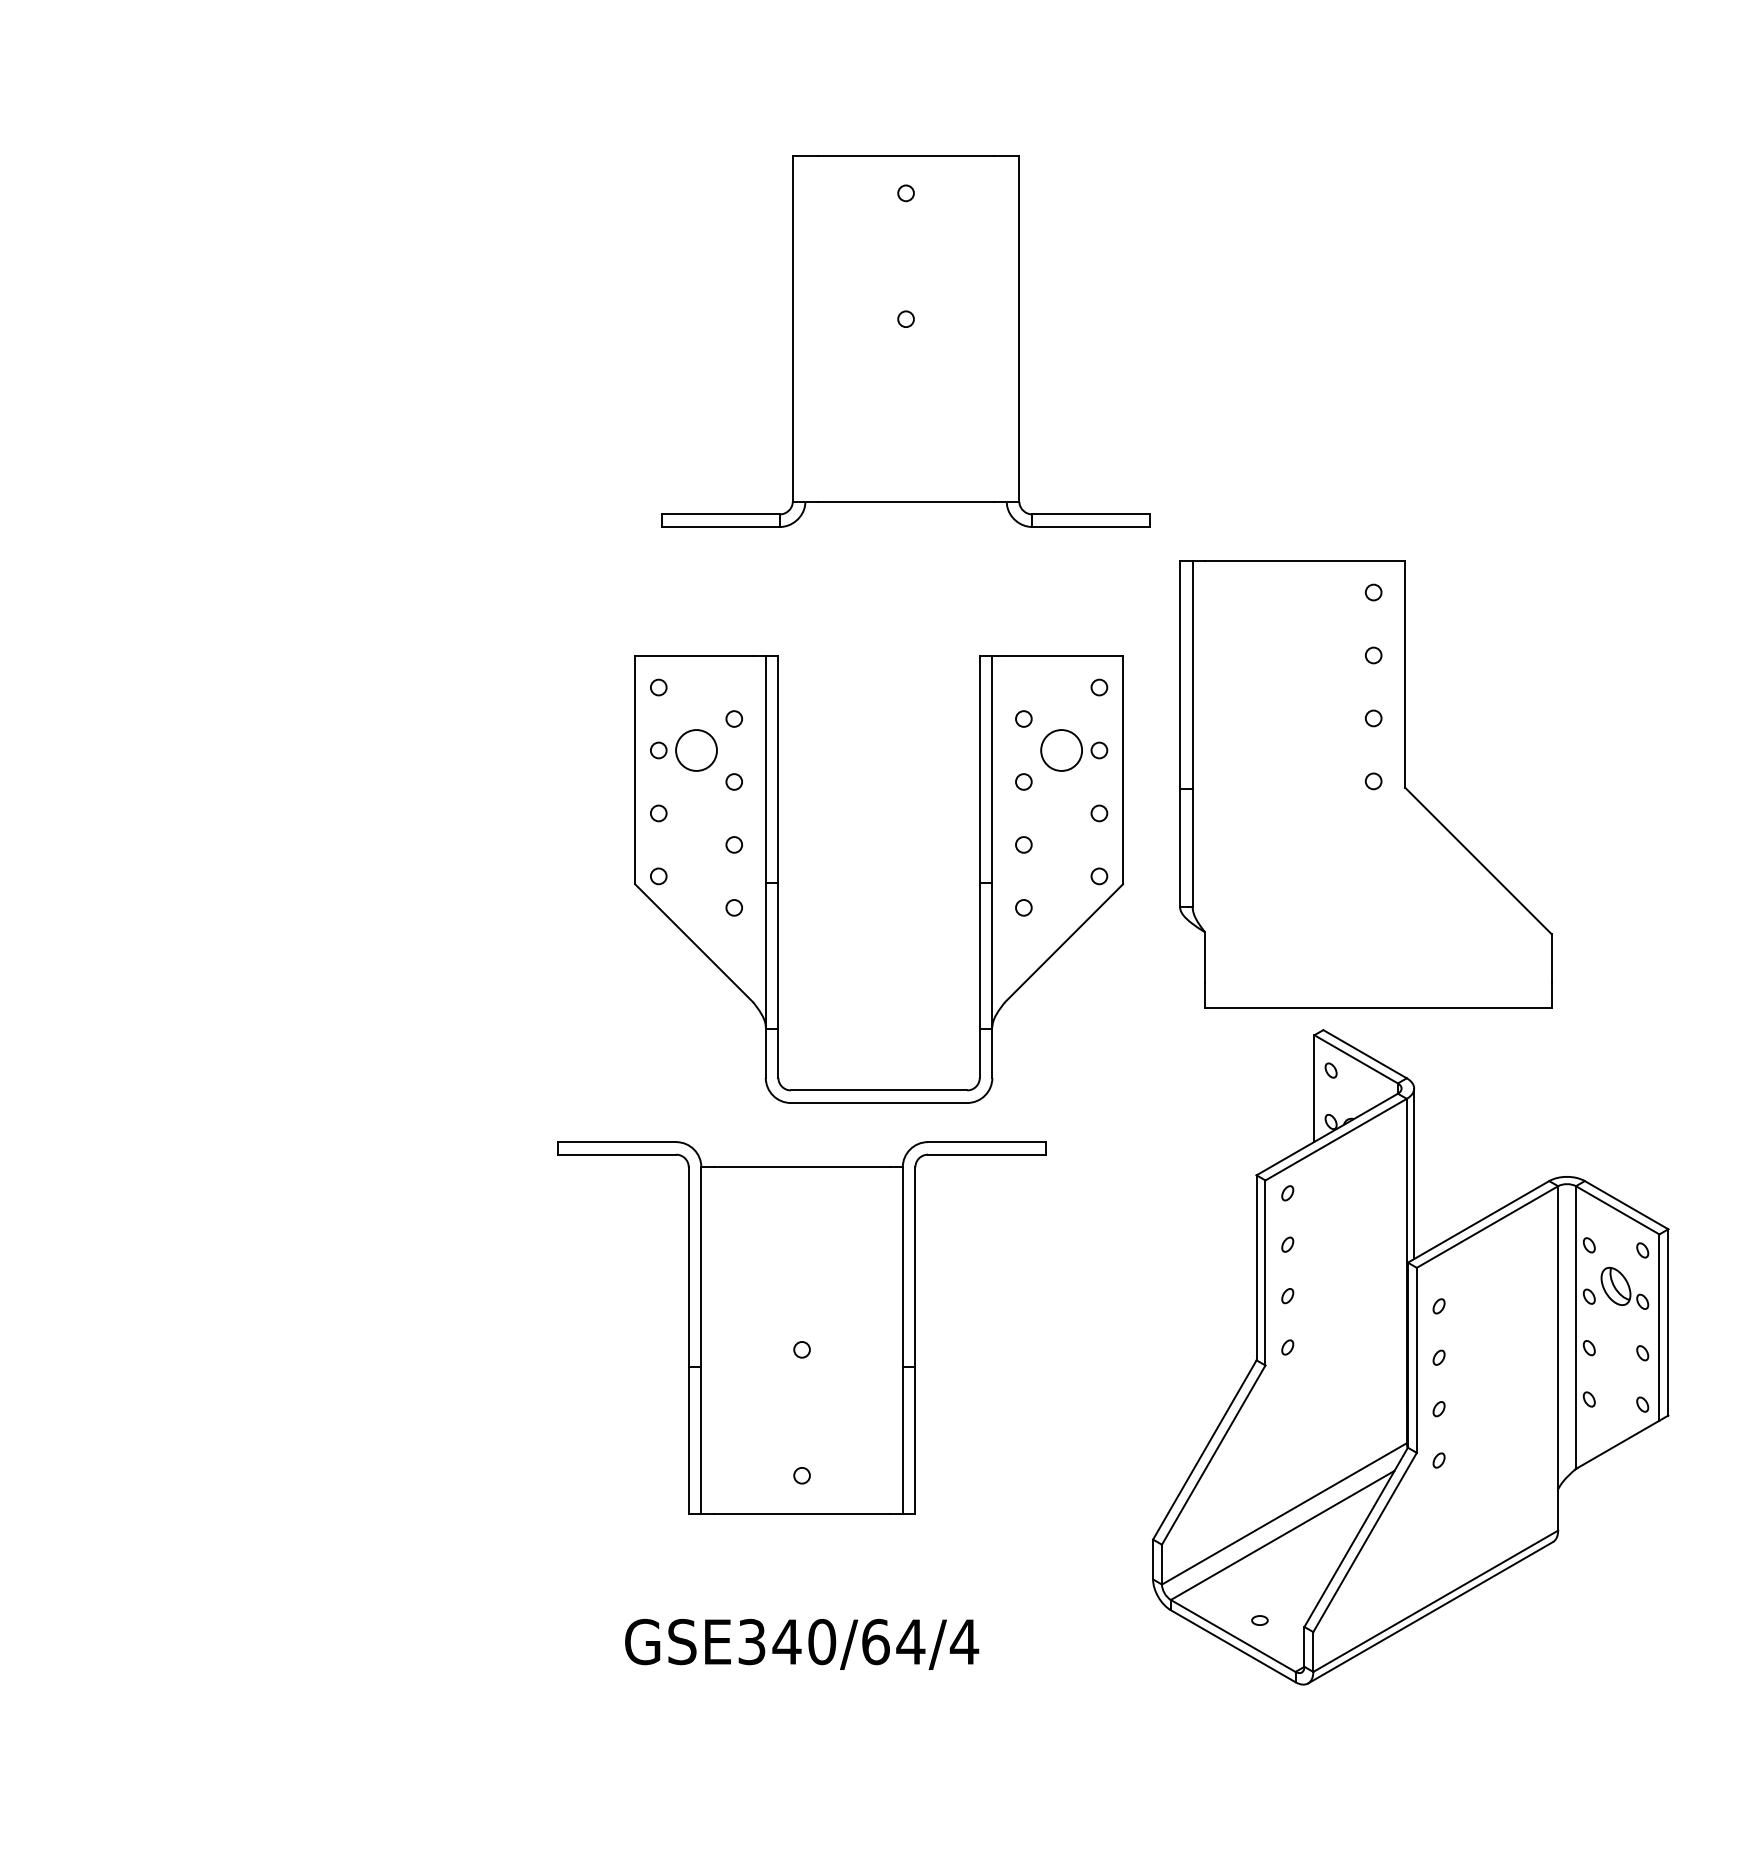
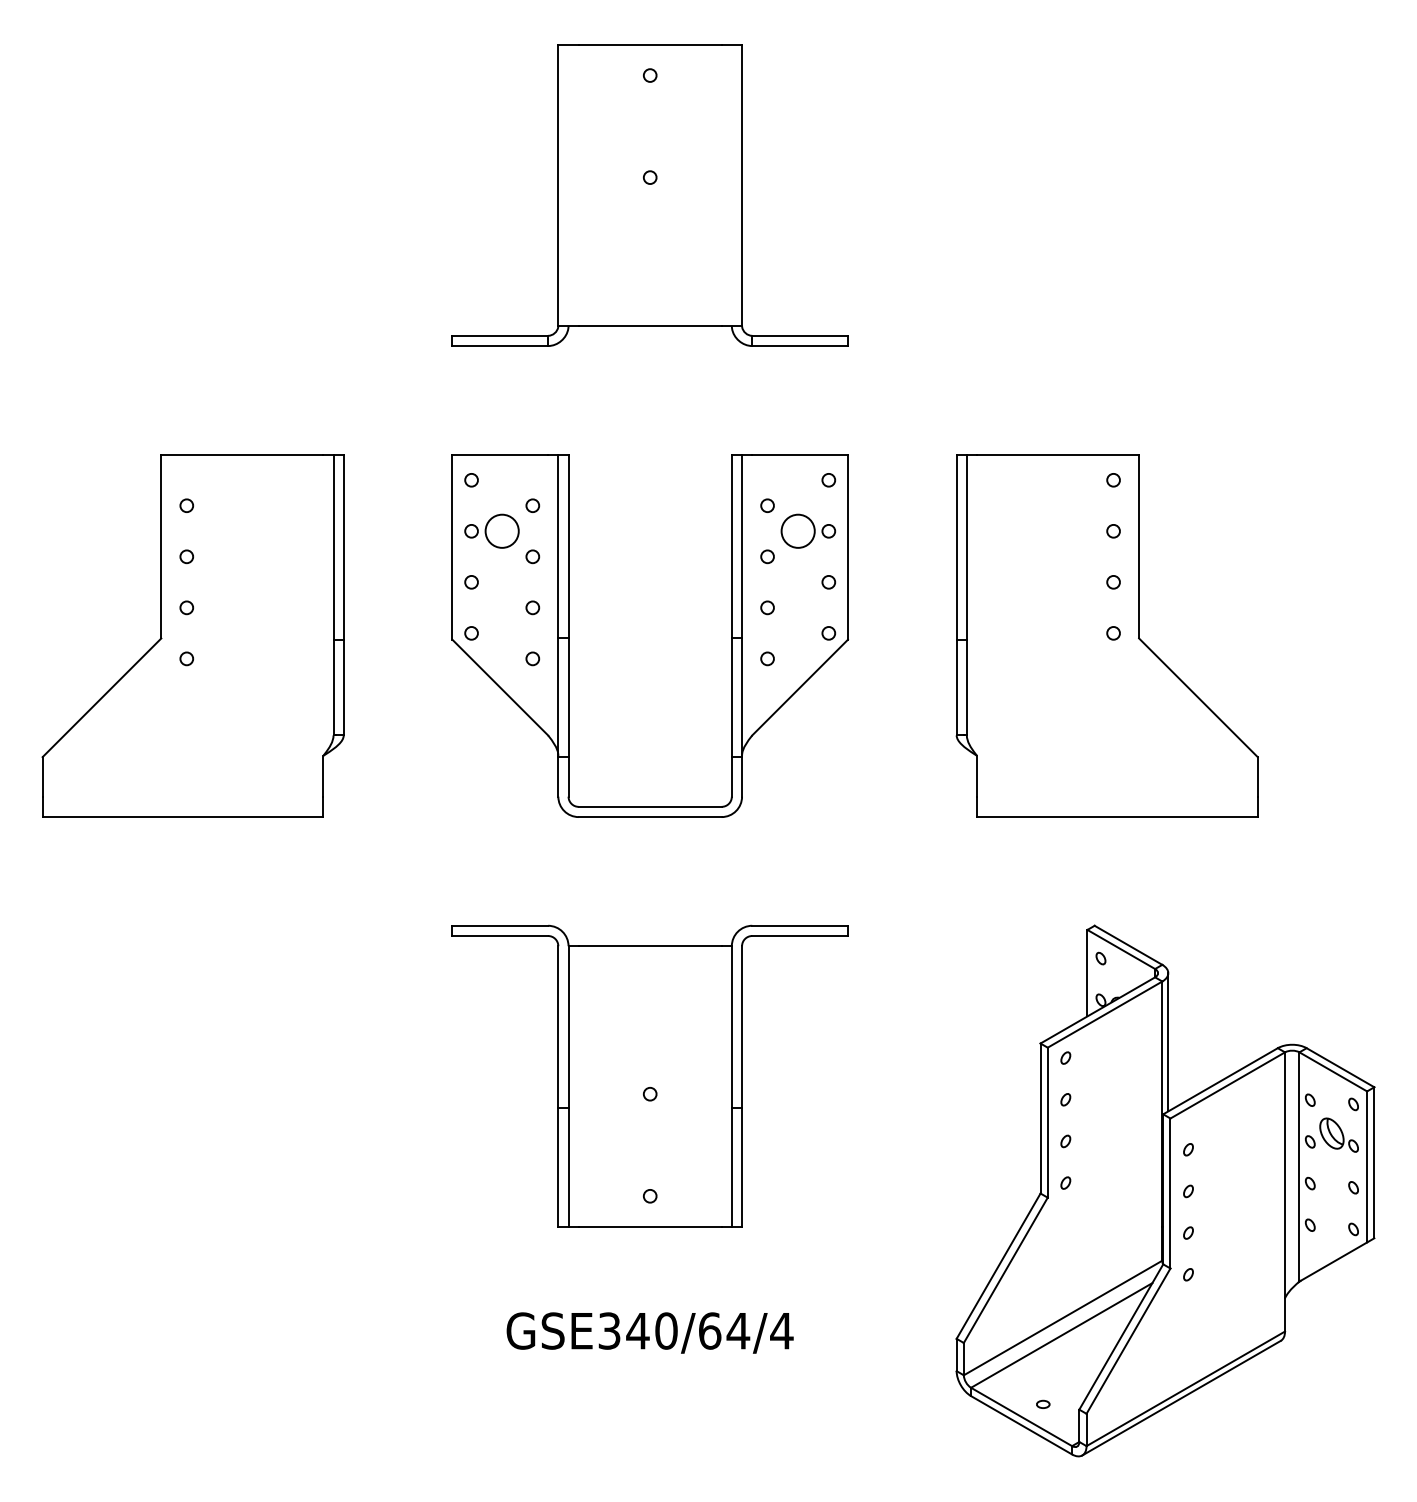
part: (905, 341) -> (649, 195), moved
part: (237, 784) -> (192, 635), added
part: (979, 879) -> (731, 635), moved
part: (1410, 1357) -> (1165, 1191), moved

